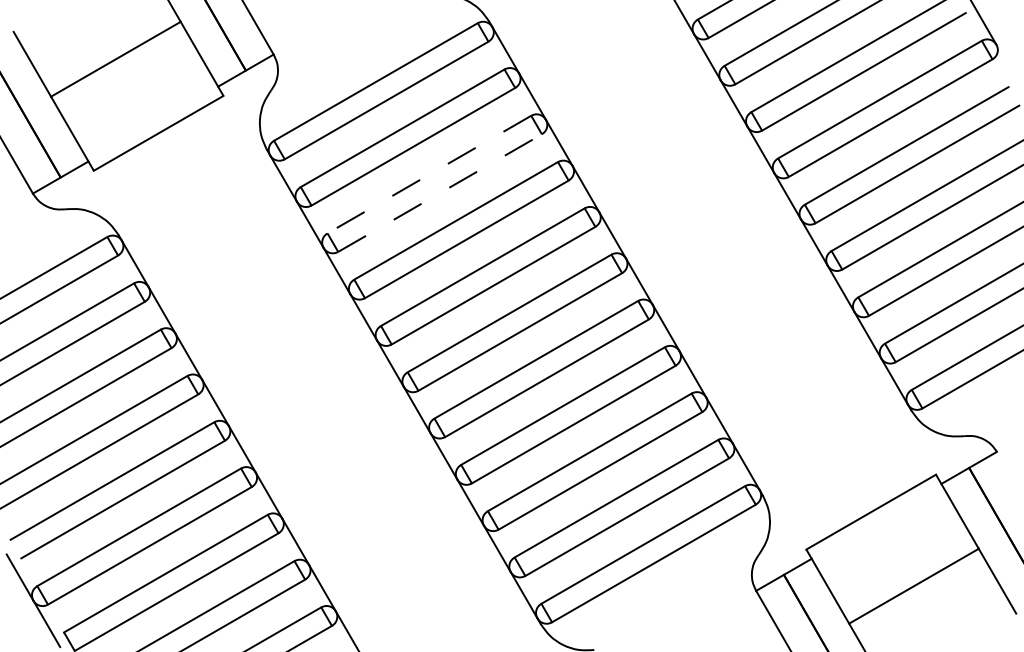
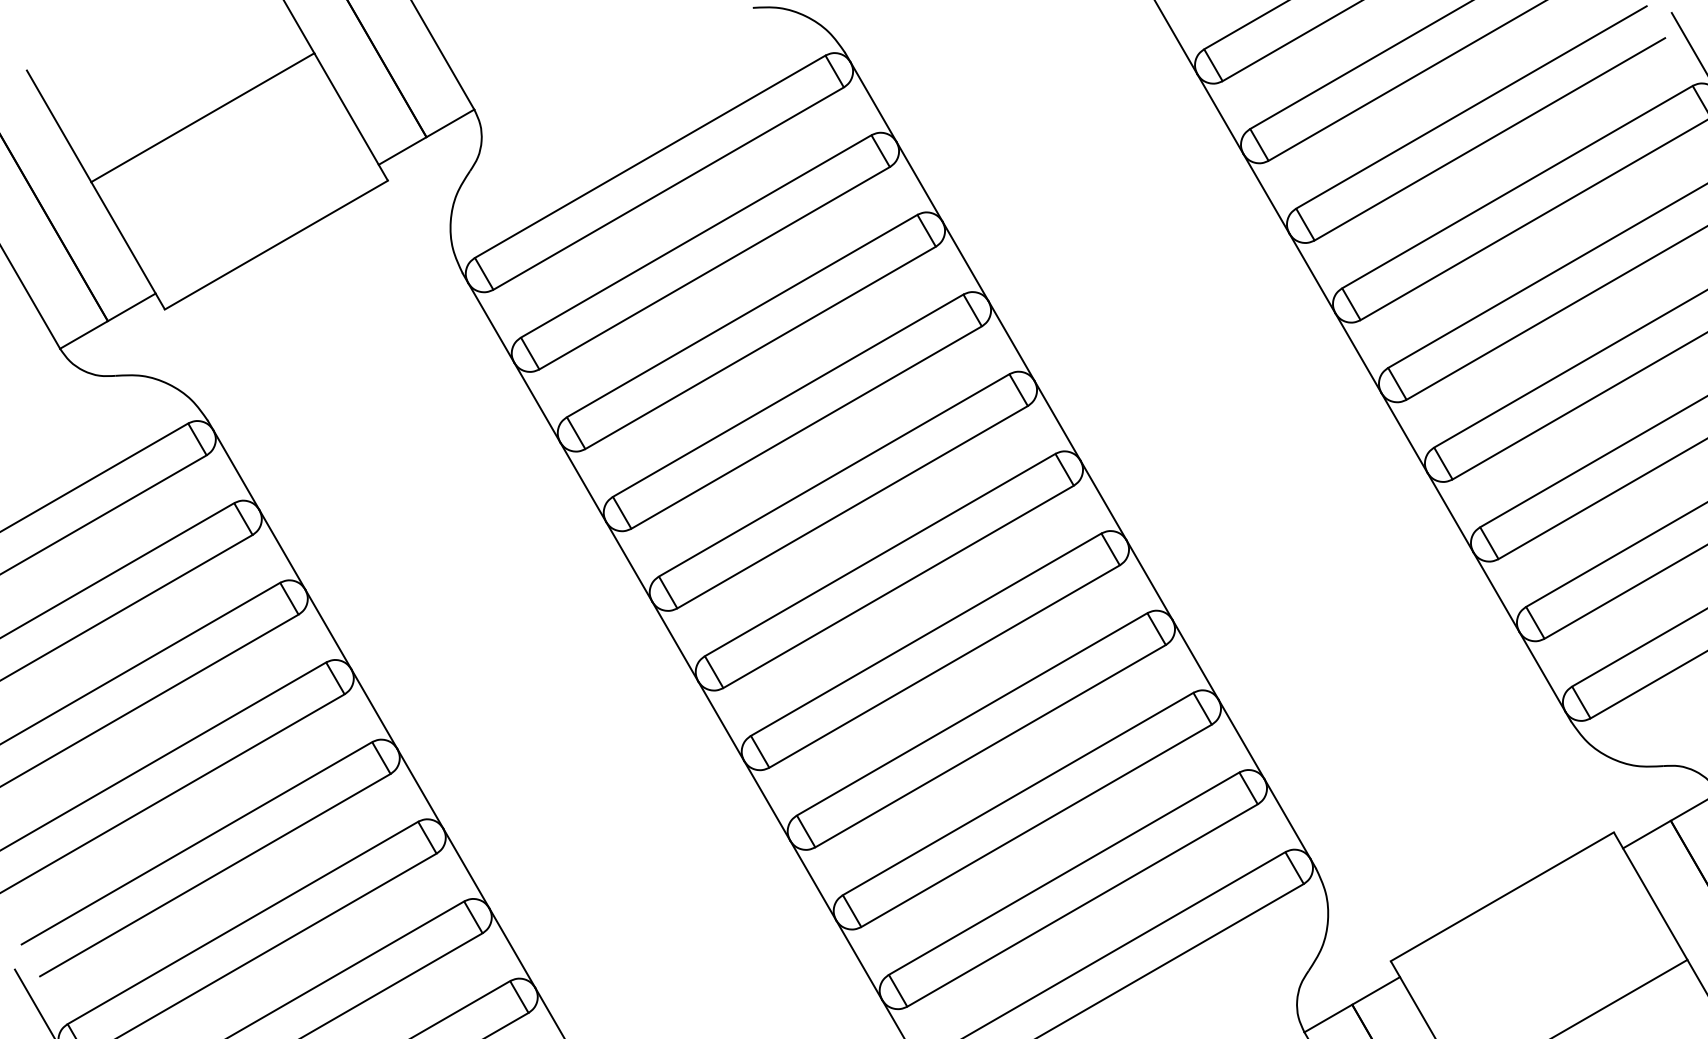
line: (429, 174) -> (742, 315), dashed -> solid
line: (440, 193) -> (761, 348), dashed -> solid

